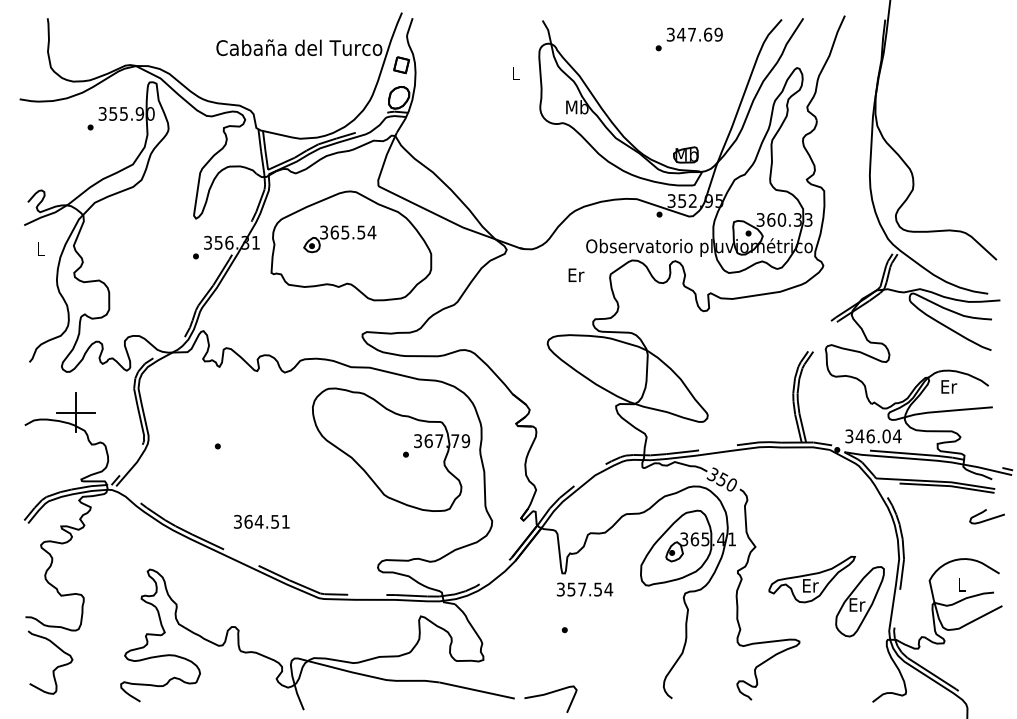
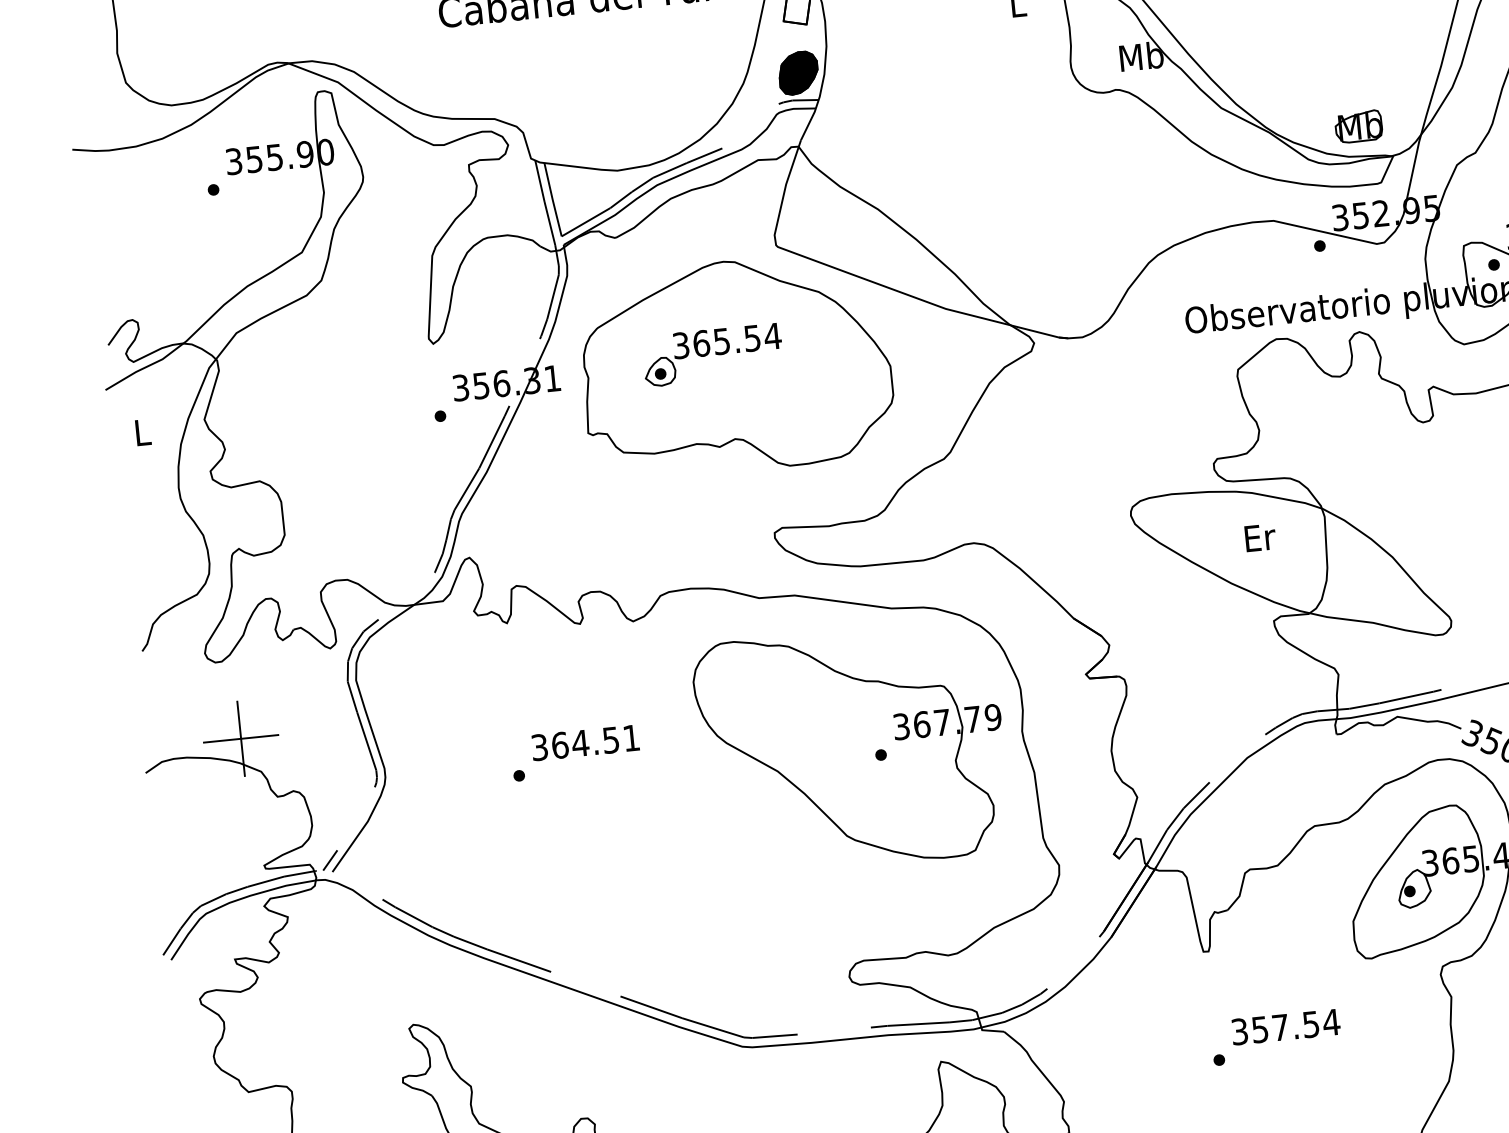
fill: (399, 97) -> (799, 72), added
text: (576, 274) -> (1260, 536), moved
text: (261, 521) -> (584, 742), moved
text: (584, 589) -> (1285, 1027), moved

